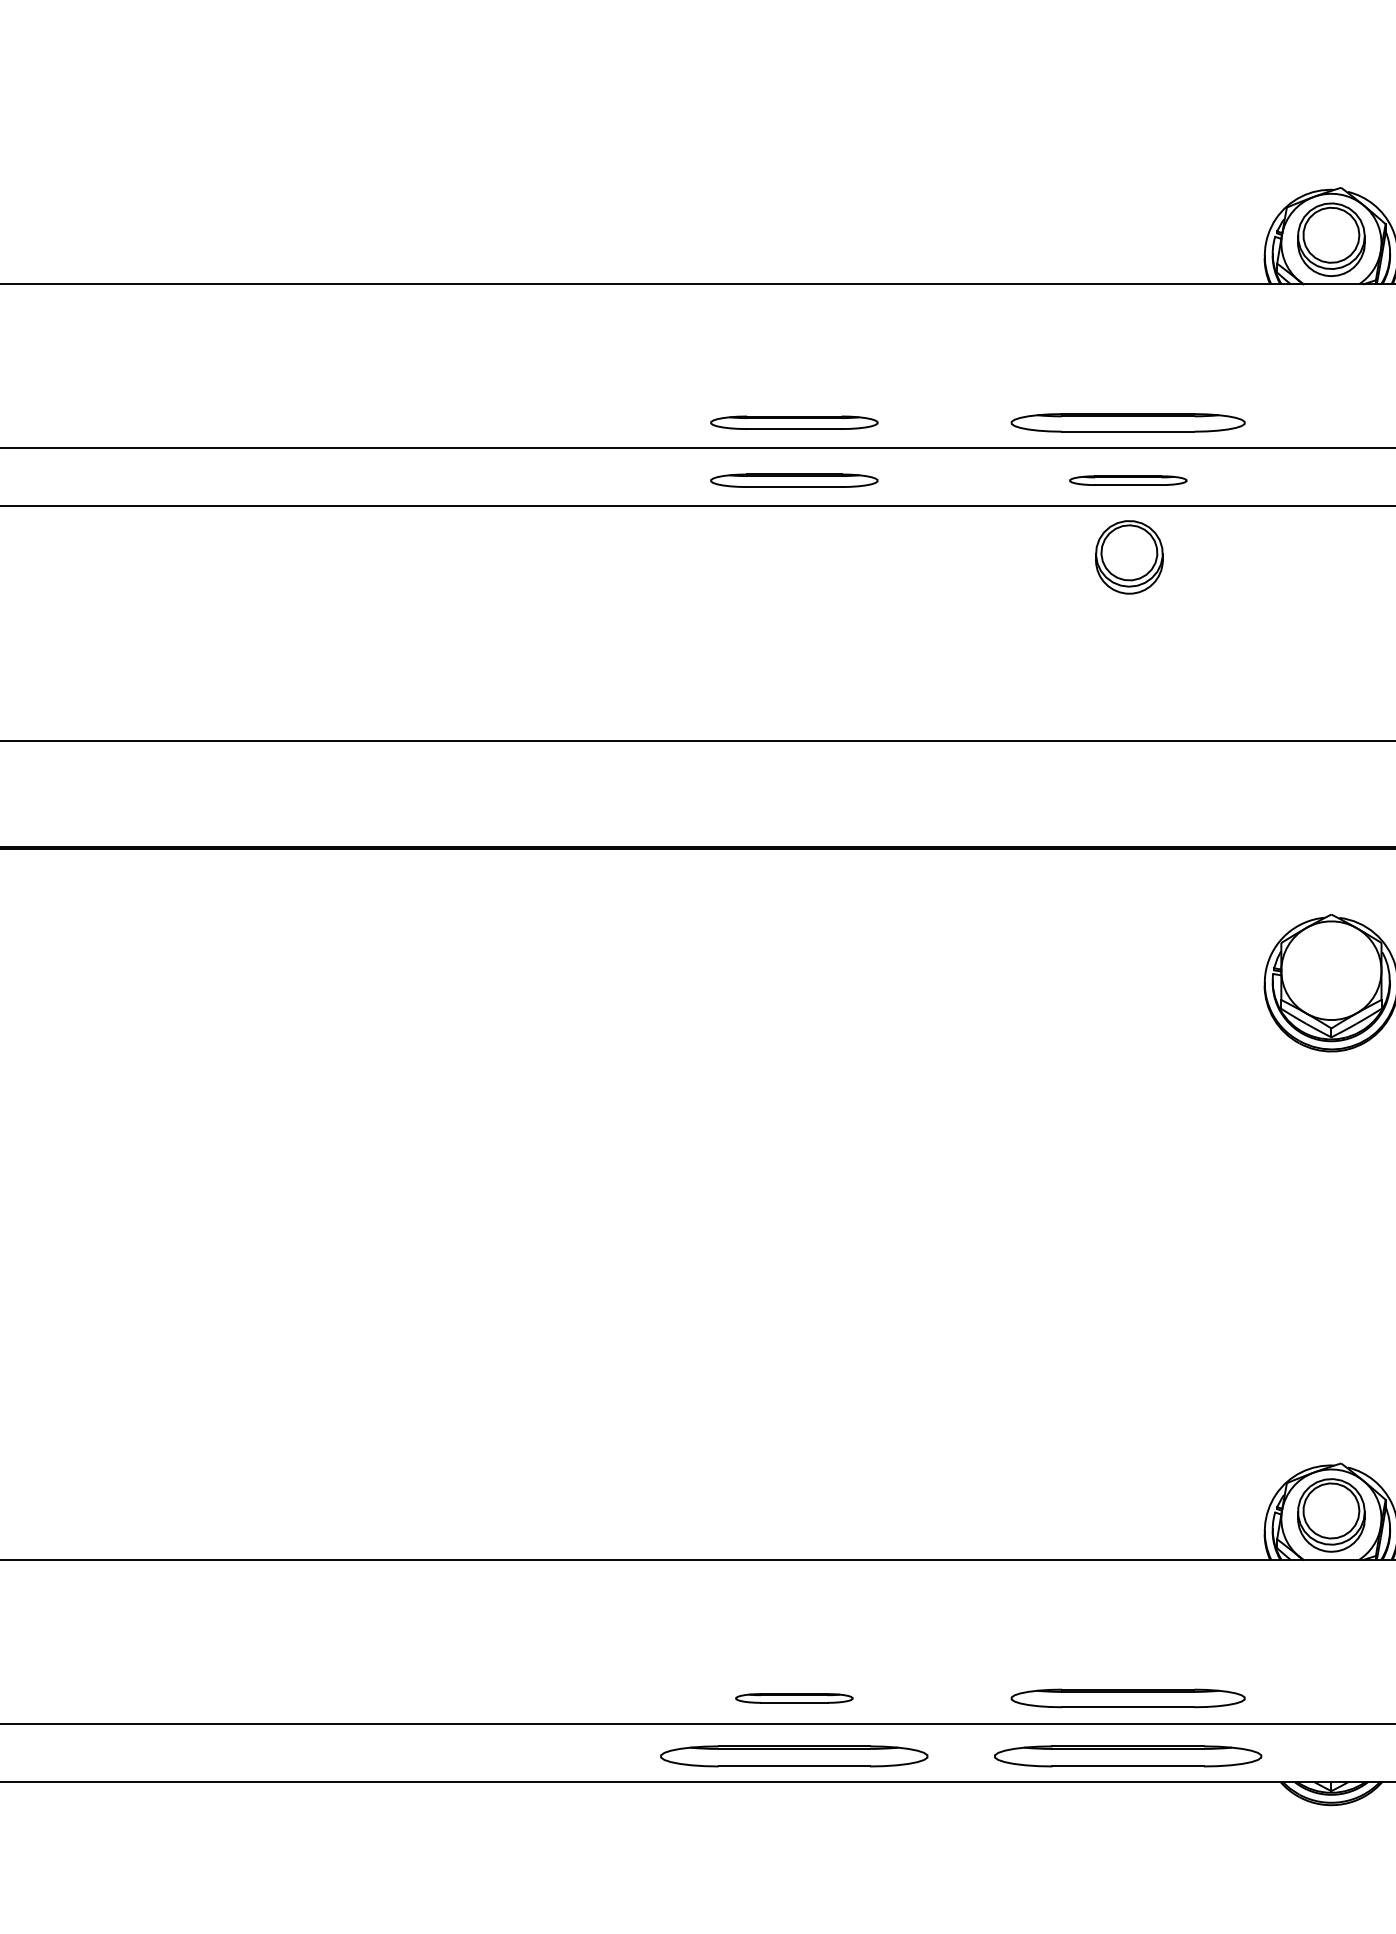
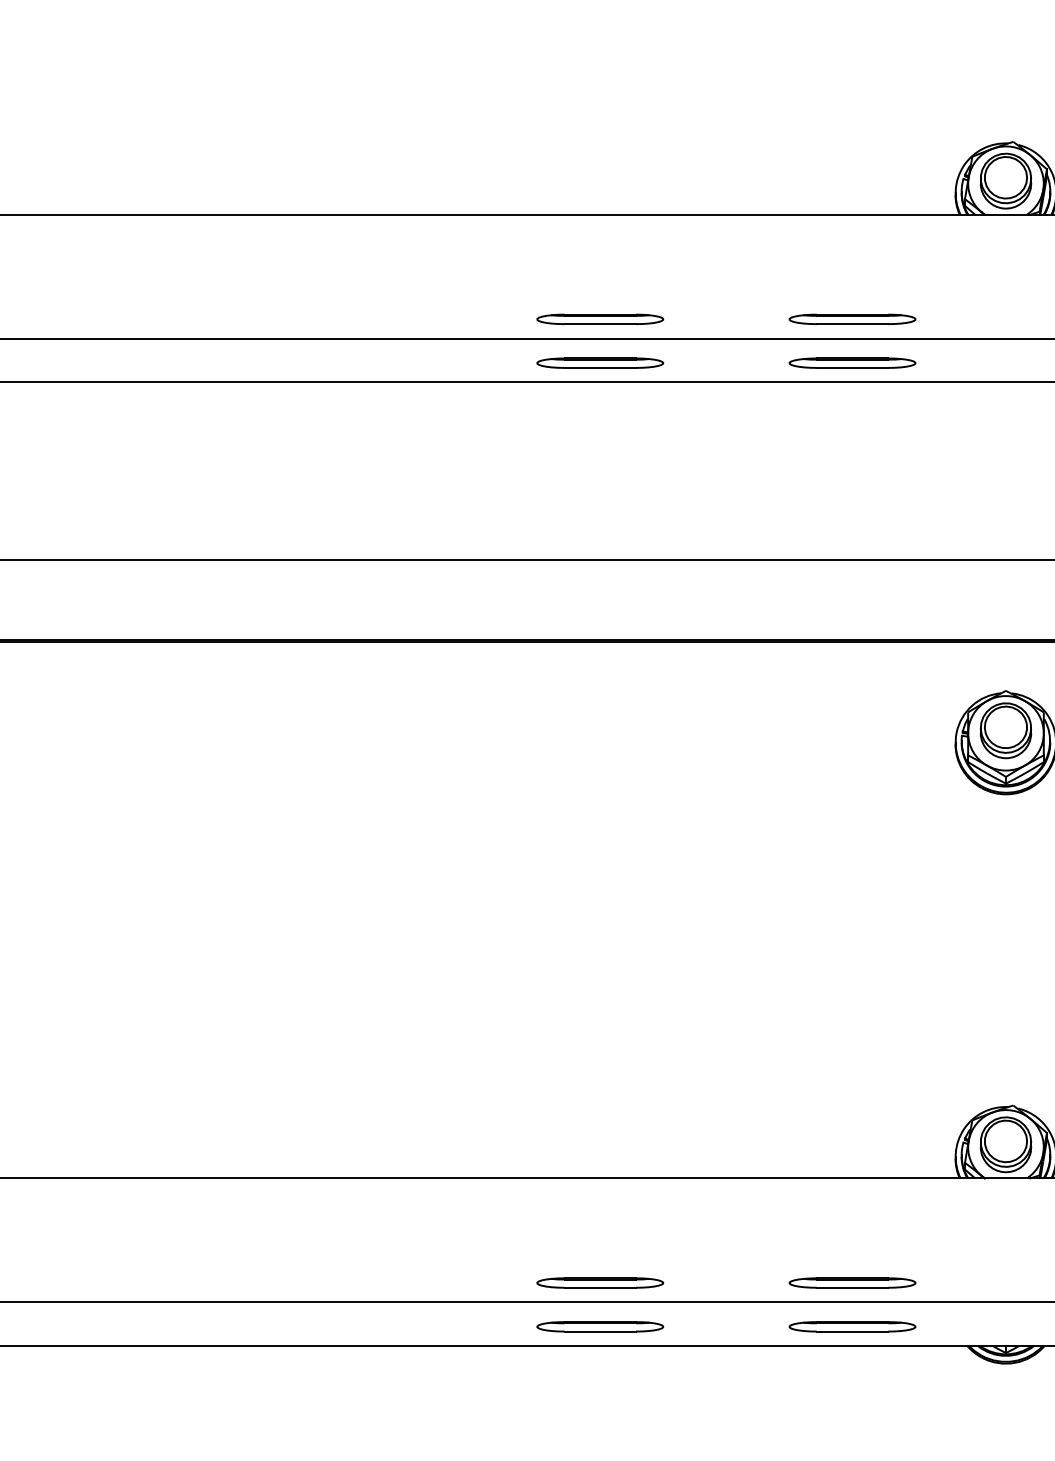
part: (1128, 422) -> (852, 319), size x0.71
part: (1128, 480) -> (852, 362), size x1.43
part: (1129, 557) -> (1006, 730), moved
part: (794, 1698) -> (600, 1283), size x1.43
part: (1128, 1698) -> (852, 1283), size x0.71
part: (794, 1756) -> (600, 1326), size x0.62
part: (1128, 1756) -> (852, 1326), size x0.62

